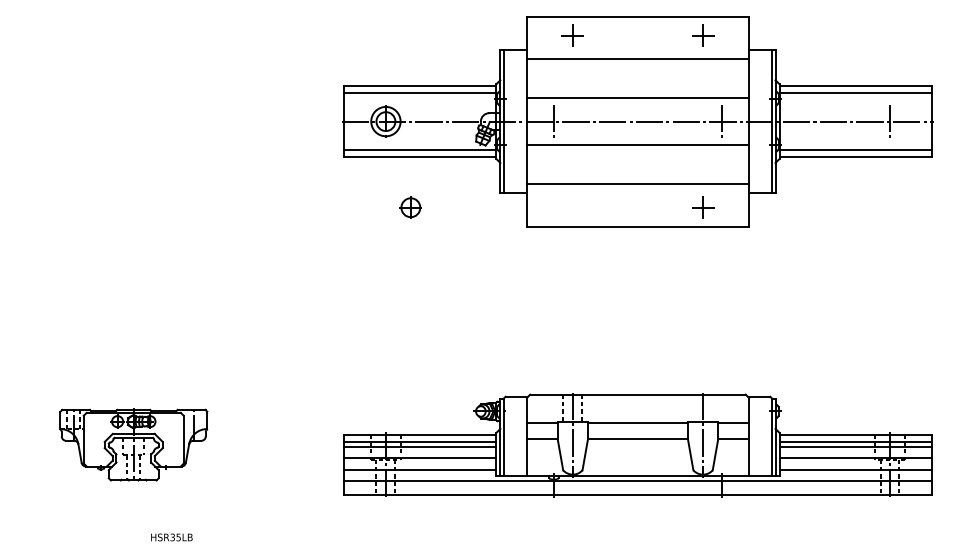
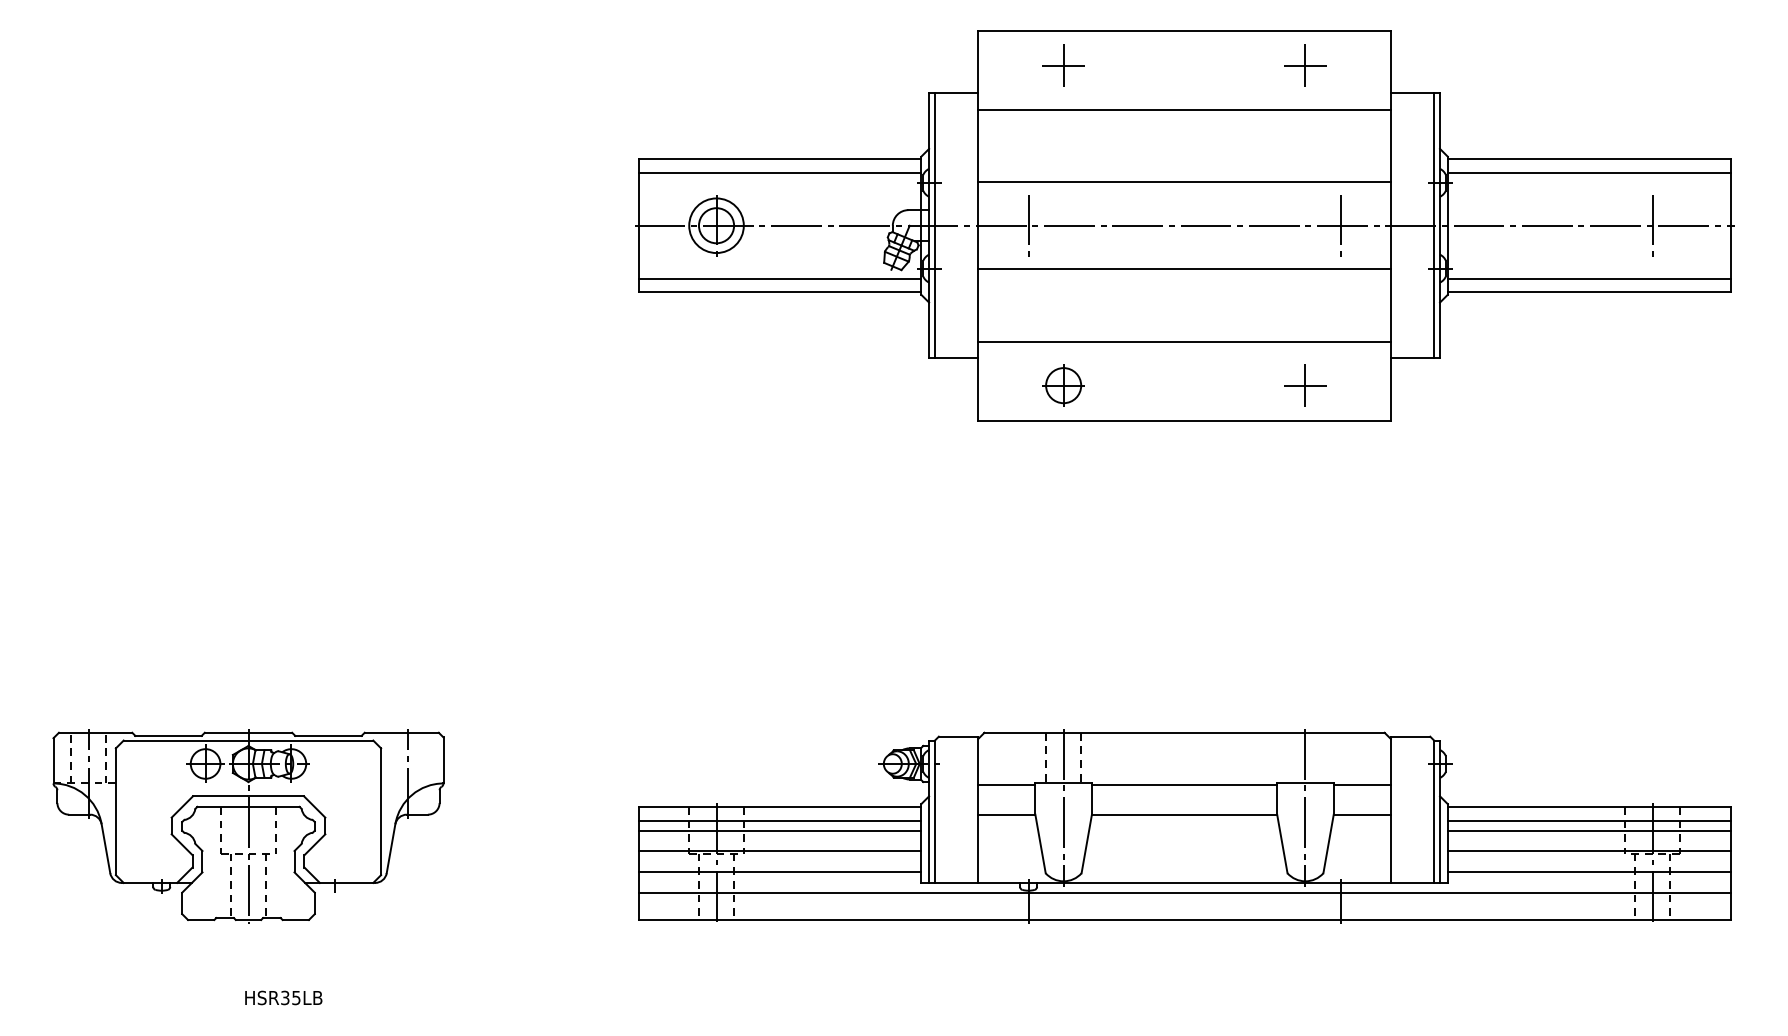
part: (410, 207) -> (1062, 385), moved
part: (133, 445) -> (247, 827), size x1.43
text: (171, 537) -> (283, 998), moved

